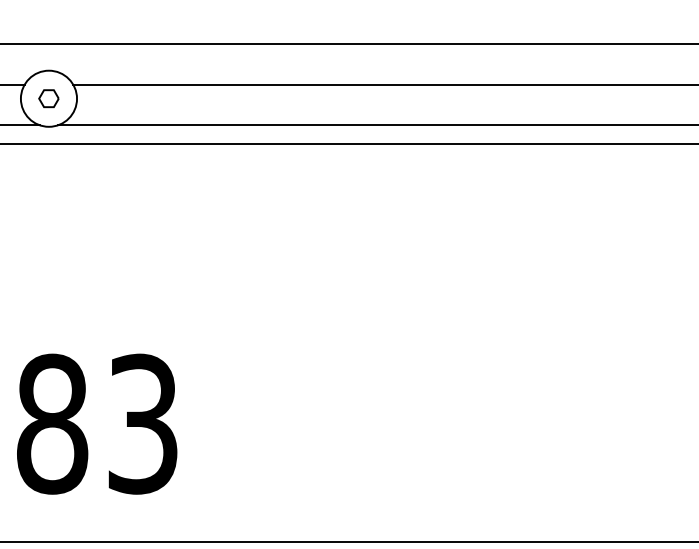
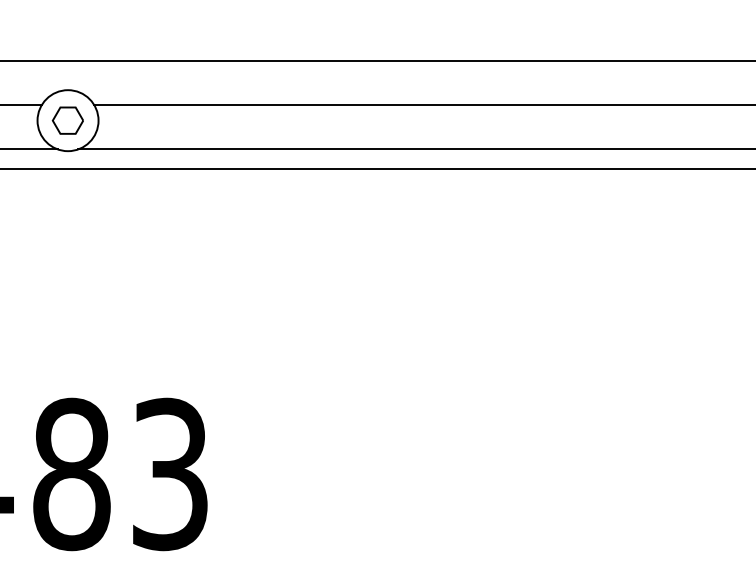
part: (48, 98) -> (67, 120), size x1.43

